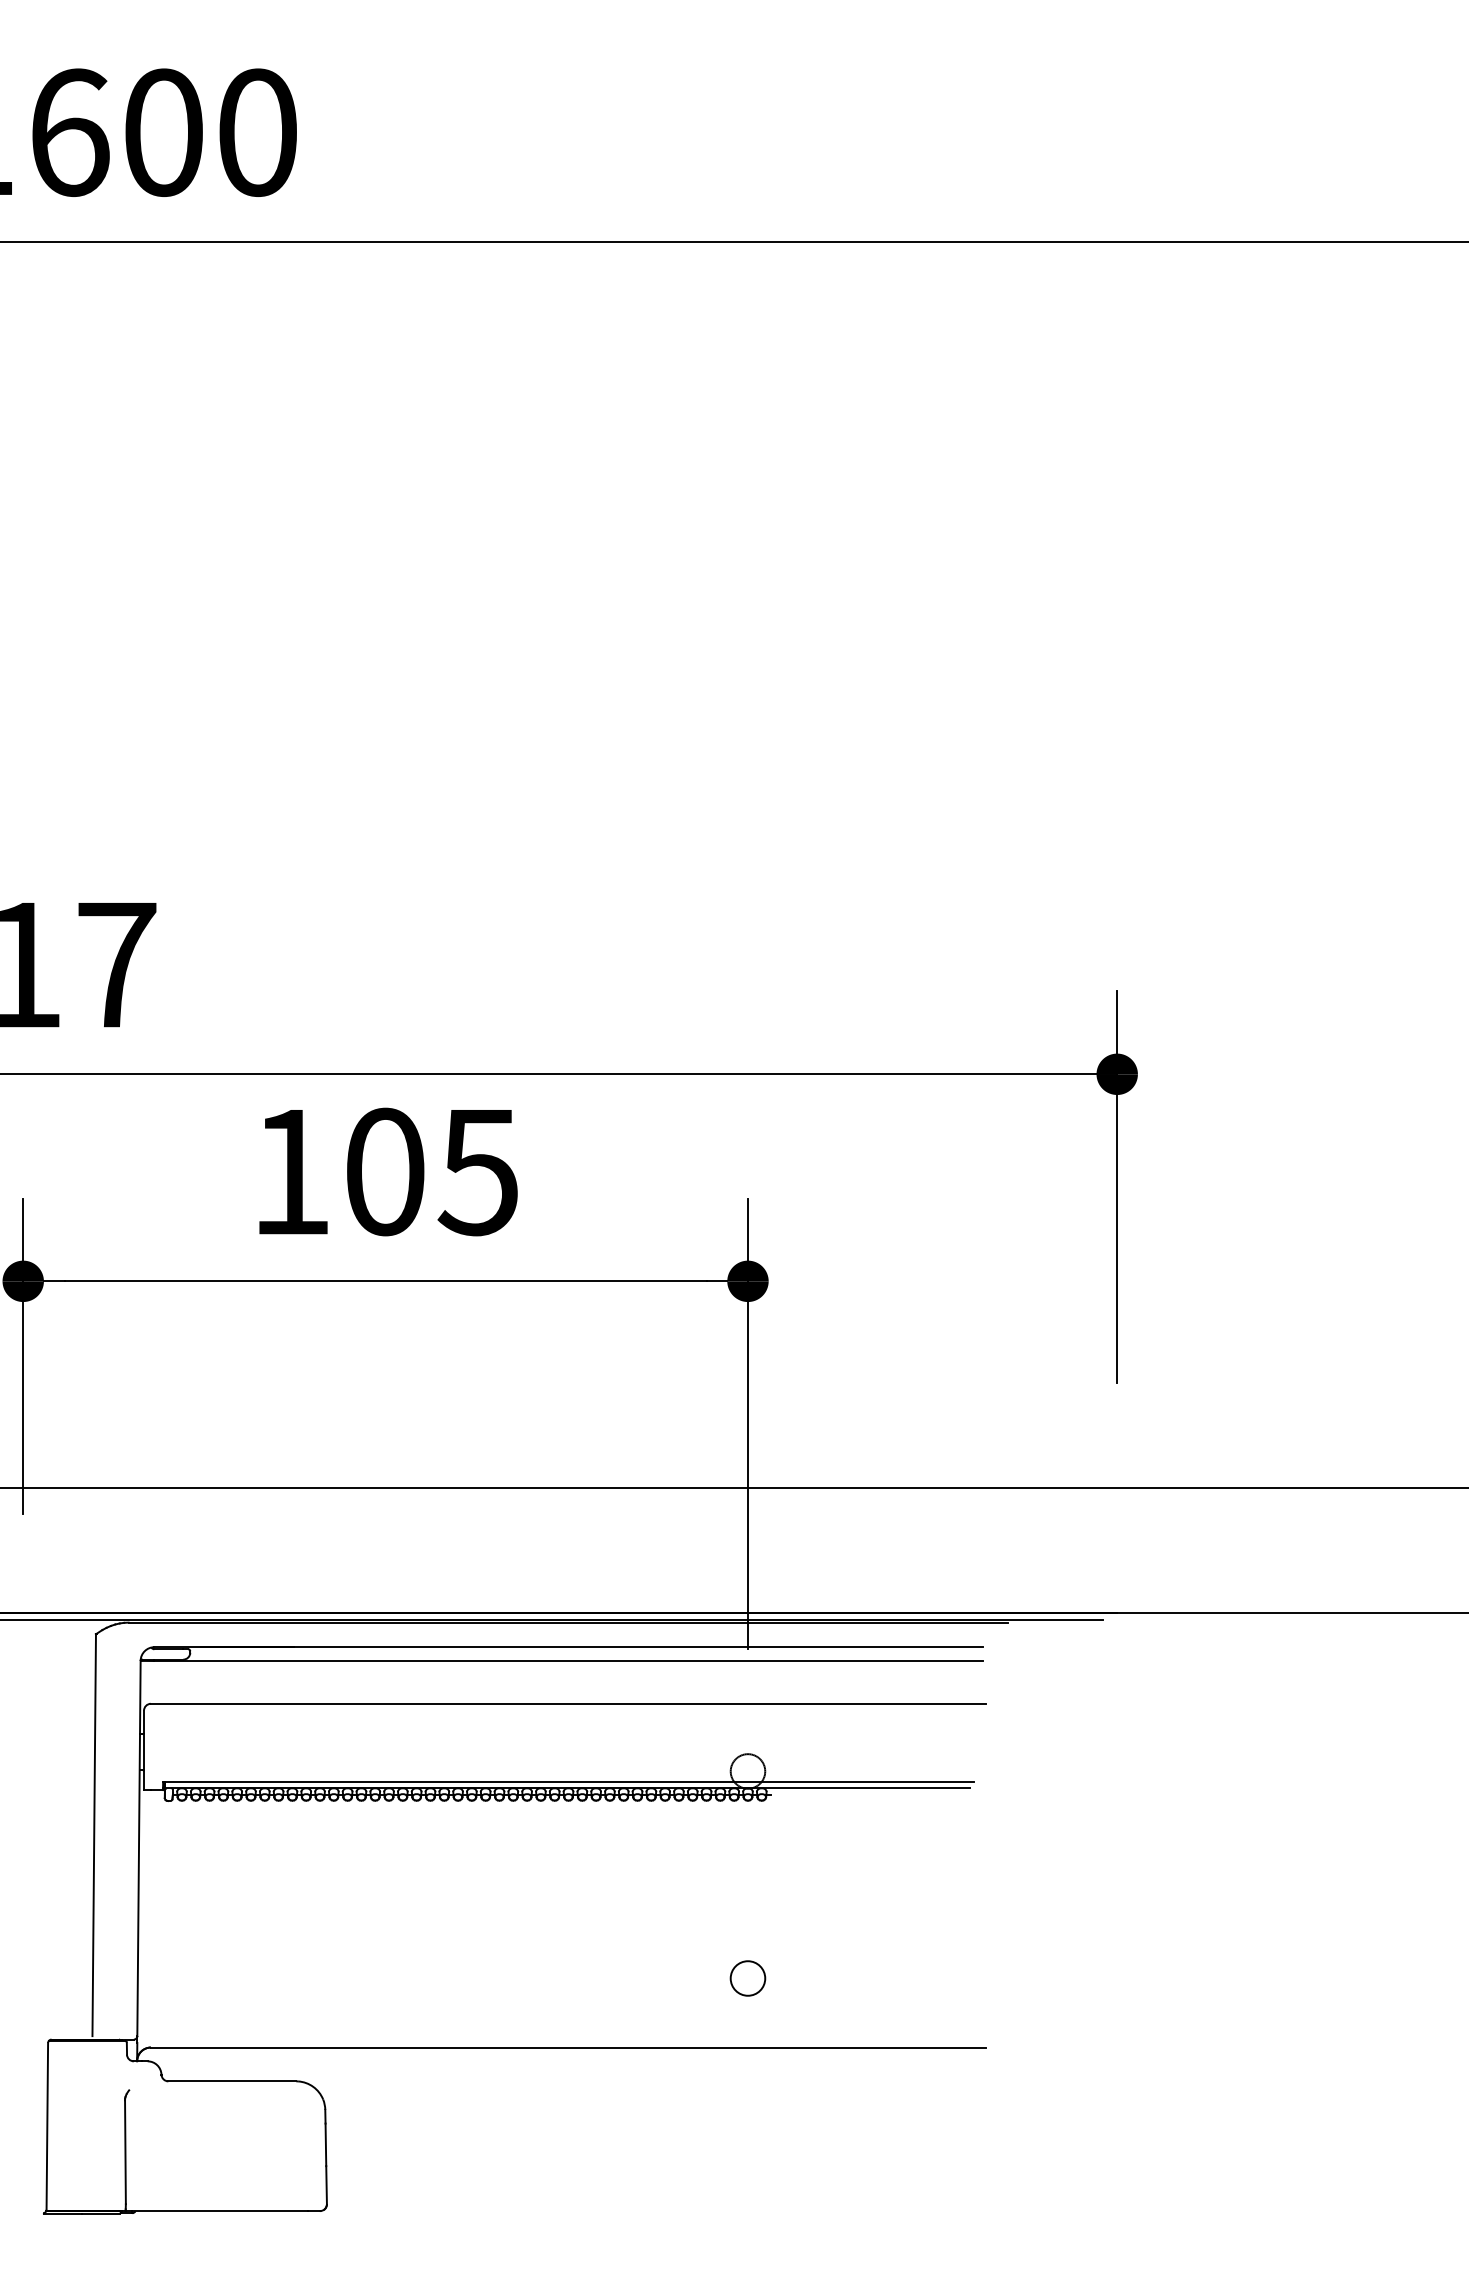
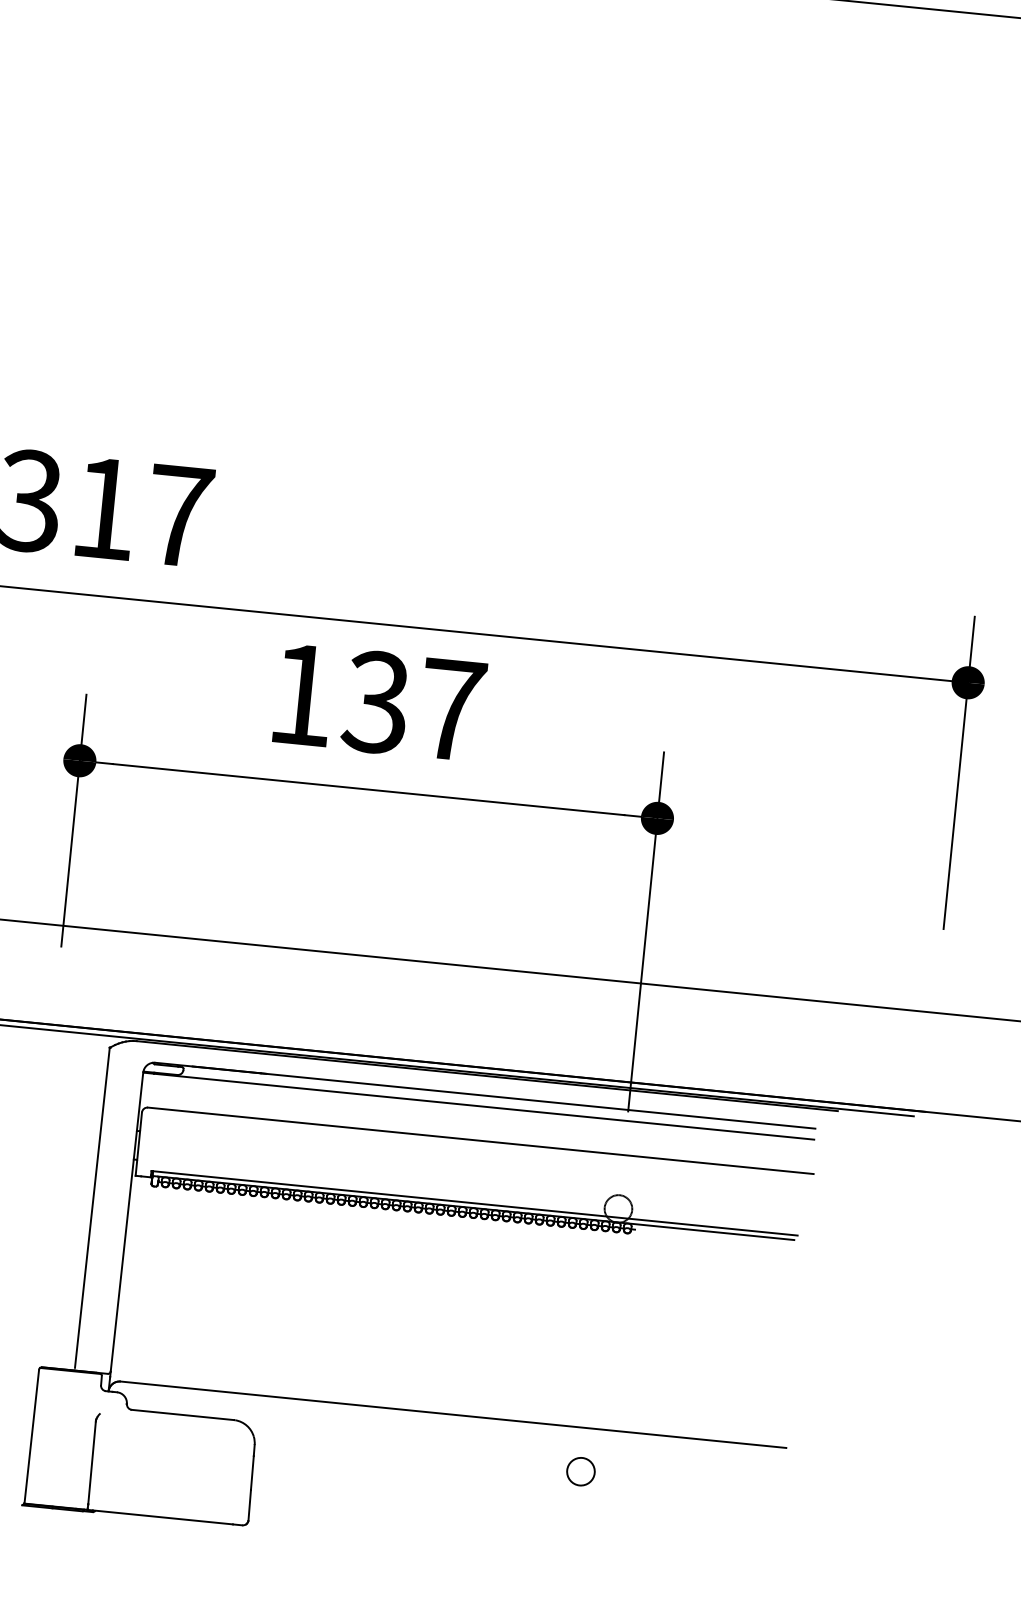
text: (430, 1171) -> (413, 705), 105 -> 137
circle: (747, 1978) -> (580, 1471), moved

